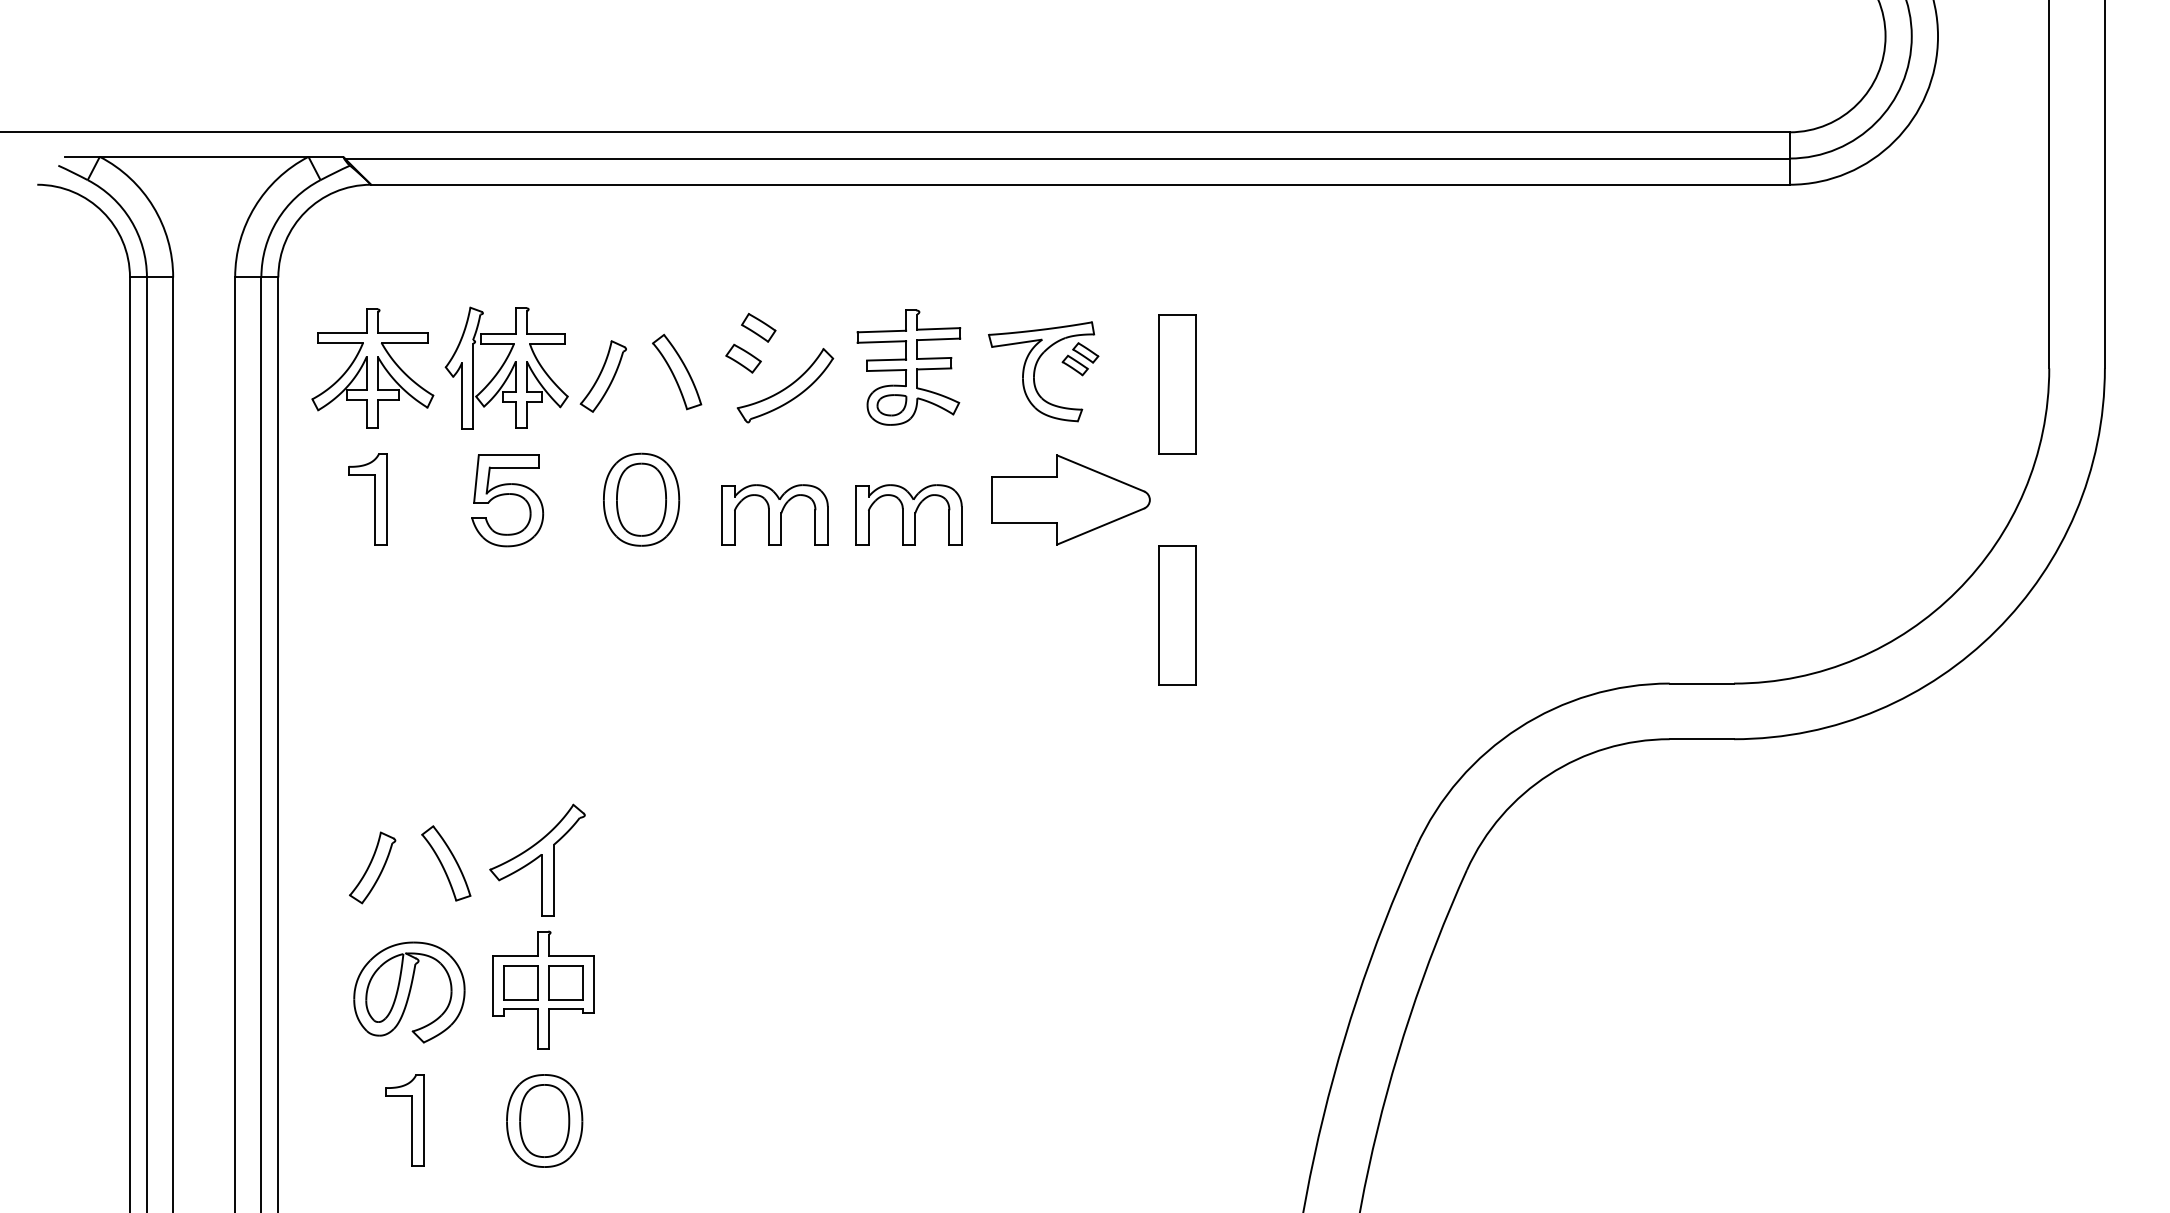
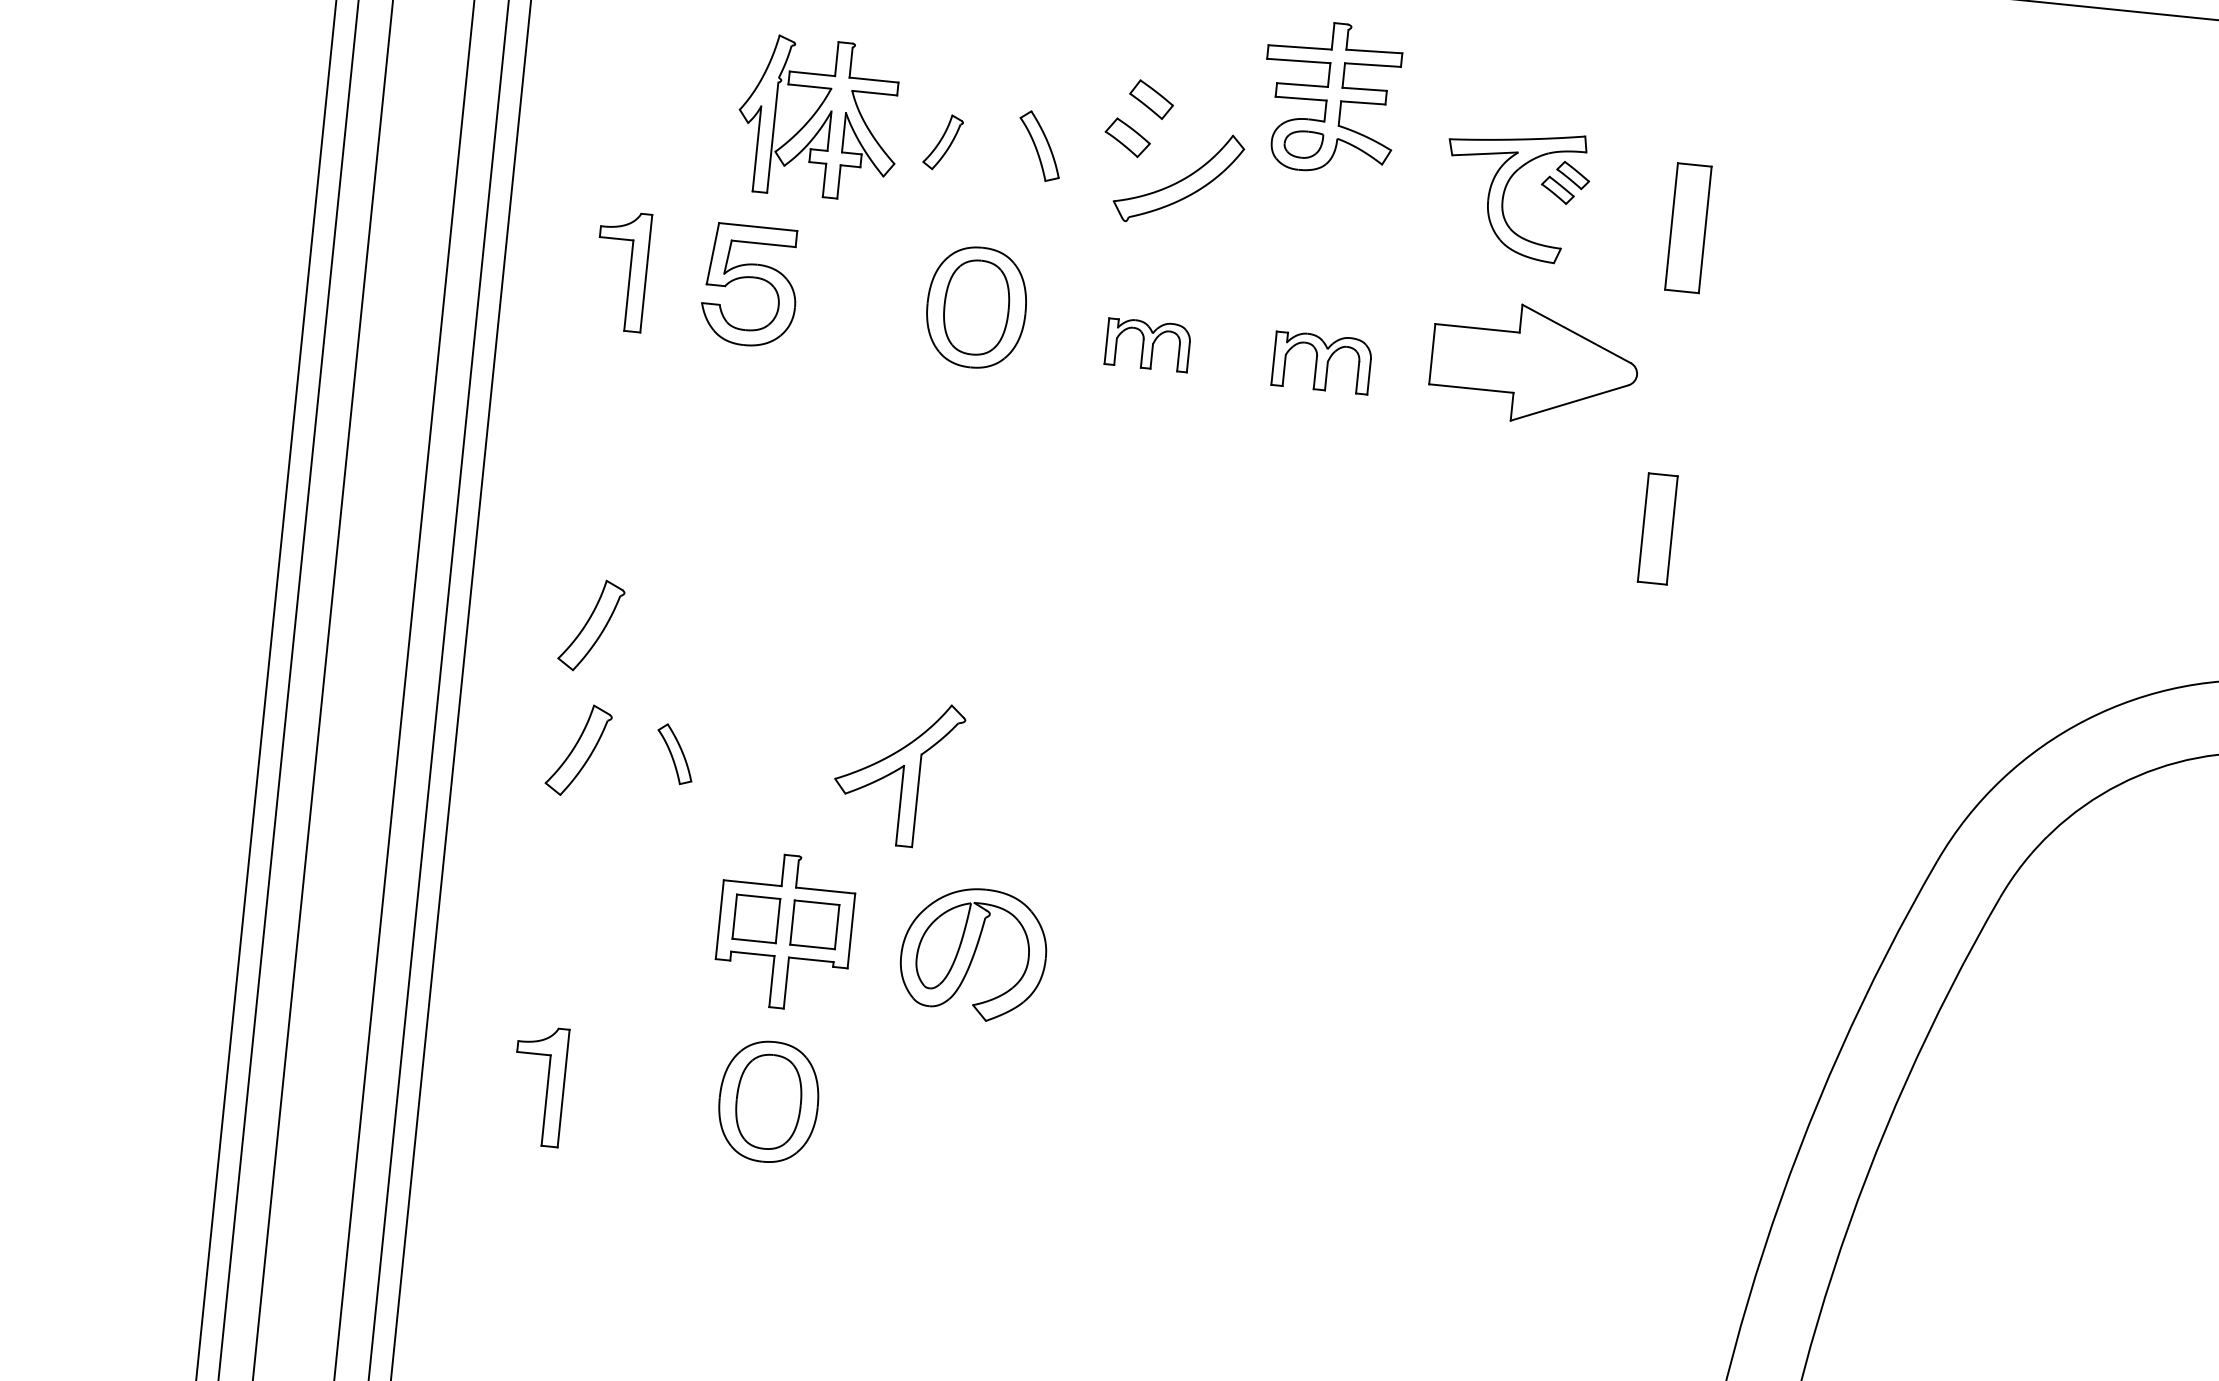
part: (908, 367) -> (1329, 97), moved
part: (372, 368) -> (644, 101), removed
part: (677, 371) -> (1040, 145), size x0.7
part: (602, 376) -> (942, 142), size x0.6
part: (1177, 384) -> (1688, 228), size x0.7
part: (507, 500) -> (750, 285), moved
part: (774, 514) -> (1147, 344), size x0.6
part: (908, 514) -> (1321, 361), size x0.7
part: (1177, 615) -> (1657, 528), size x0.6
part: (372, 771) -> (591, 625), added
part: (537, 859) -> (897, 771), moved
part: (446, 863) -> (675, 754), size x0.6
part: (409, 992) -> (973, 954), moved
part: (411, 1120) -> (546, 1086), moved

